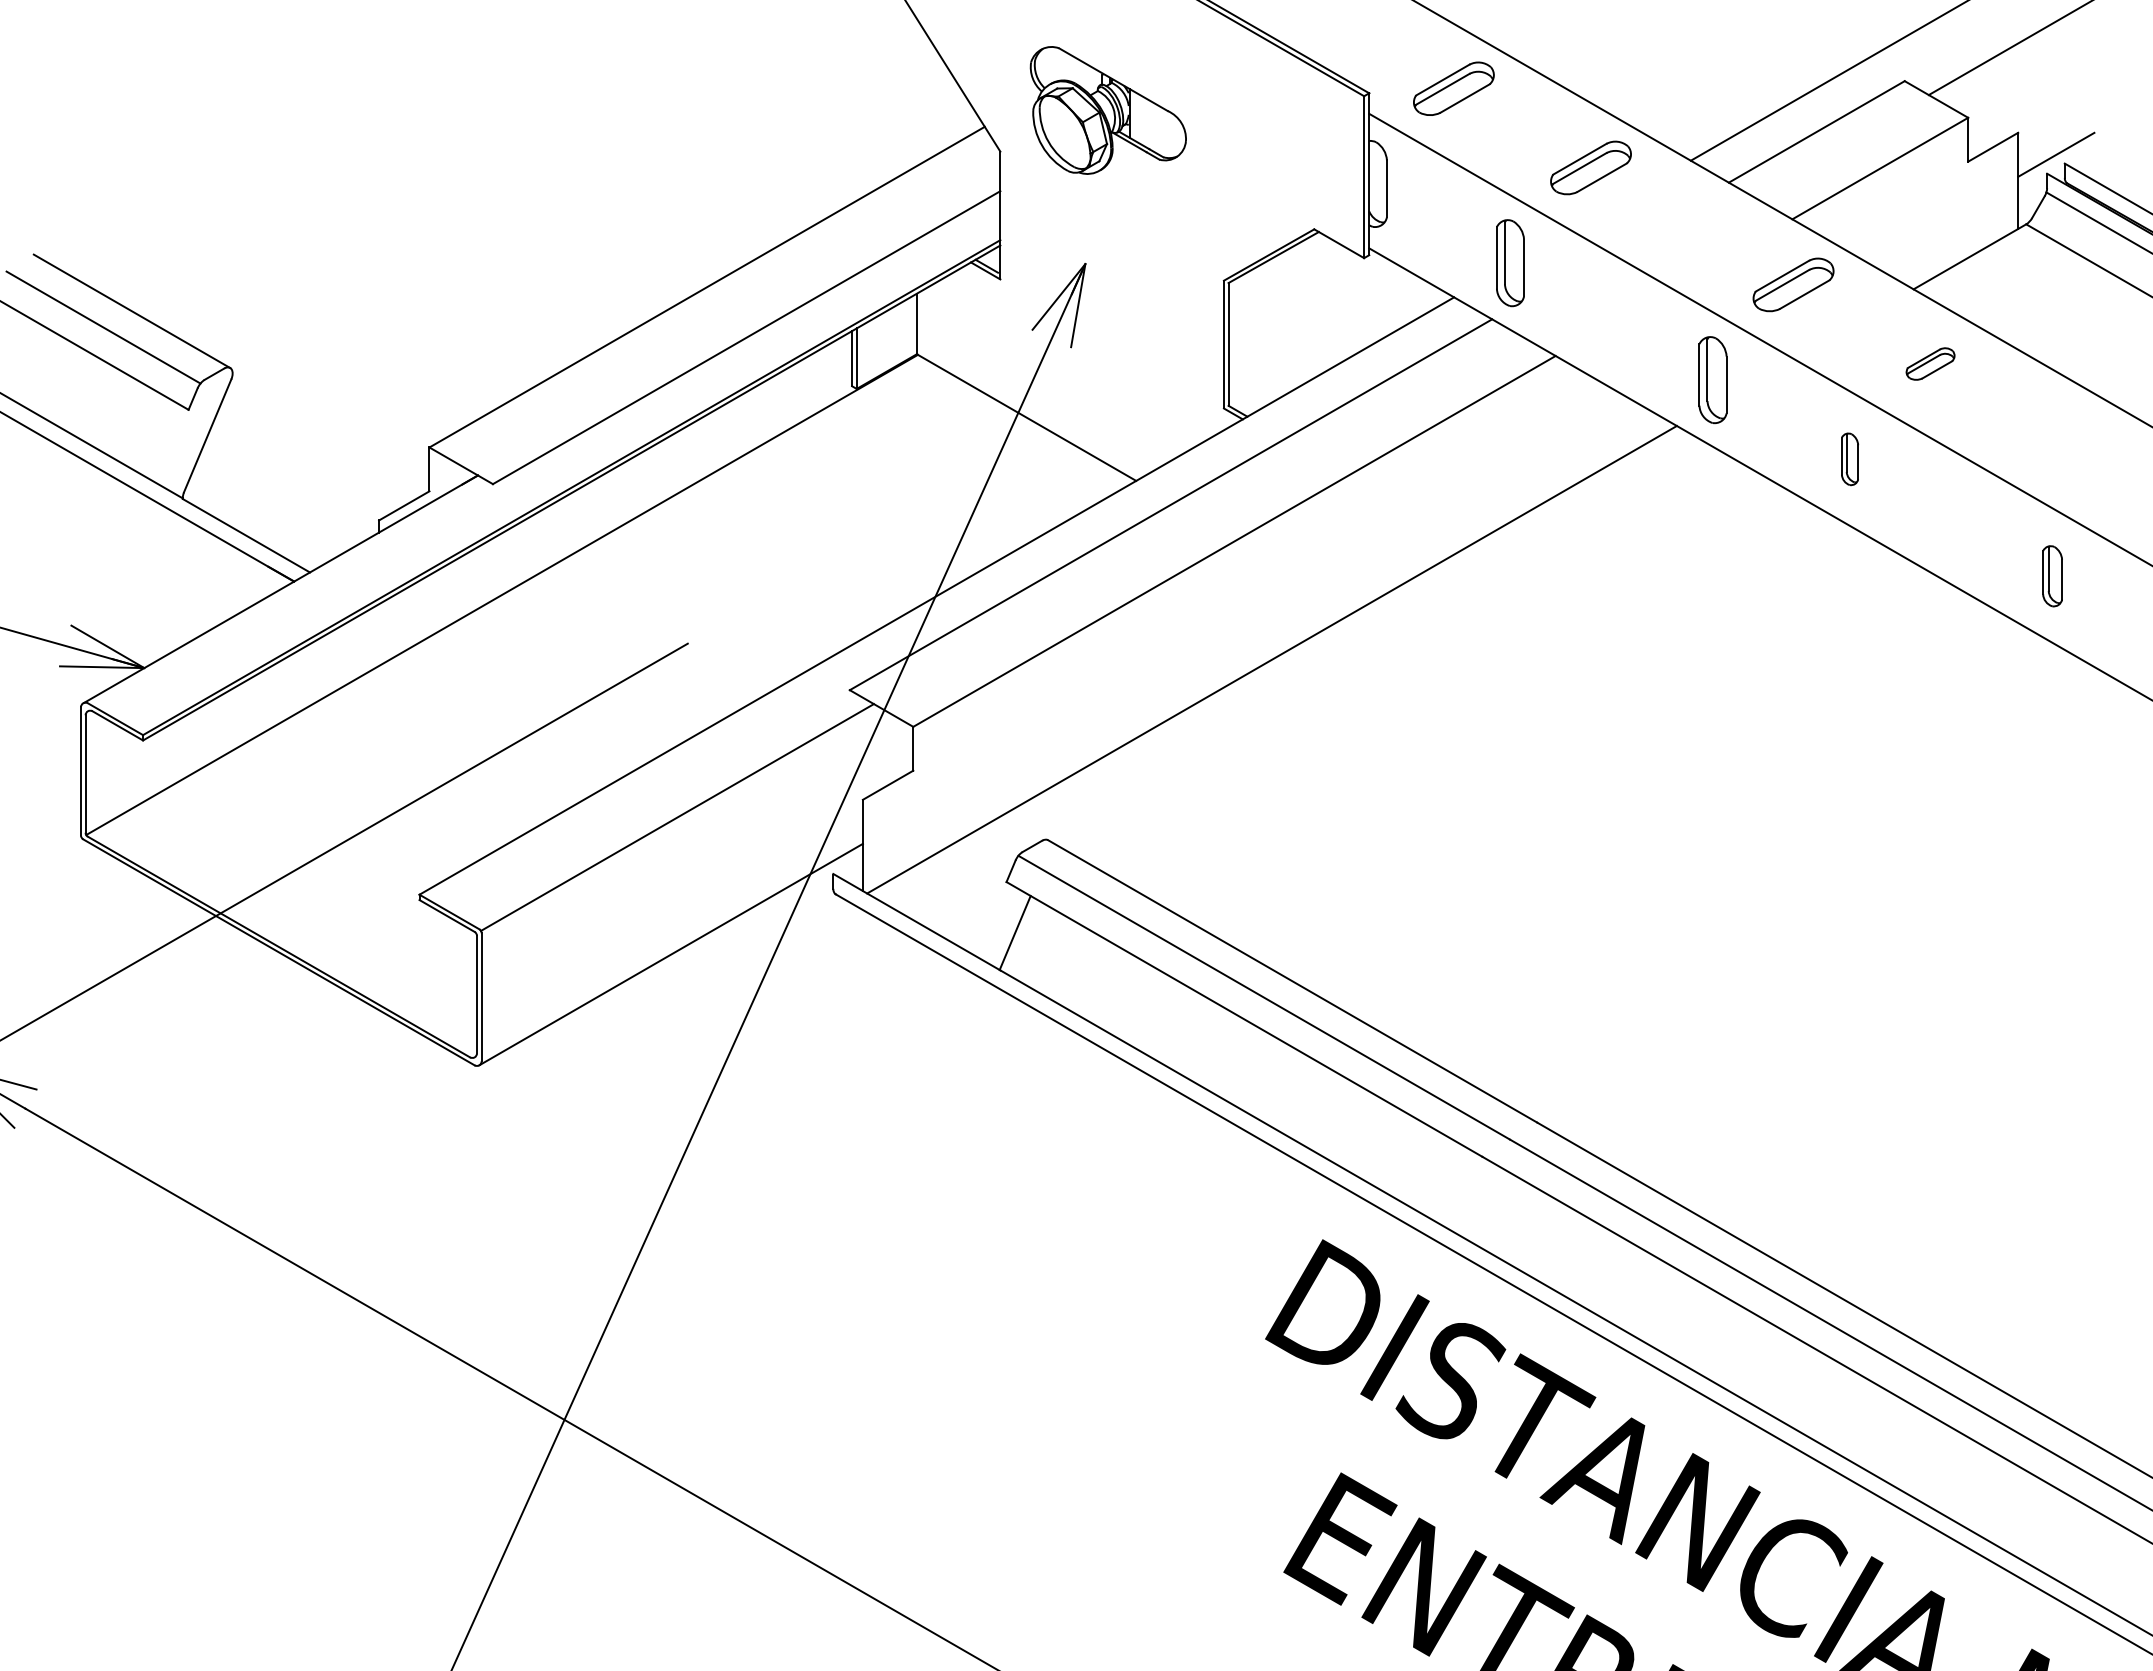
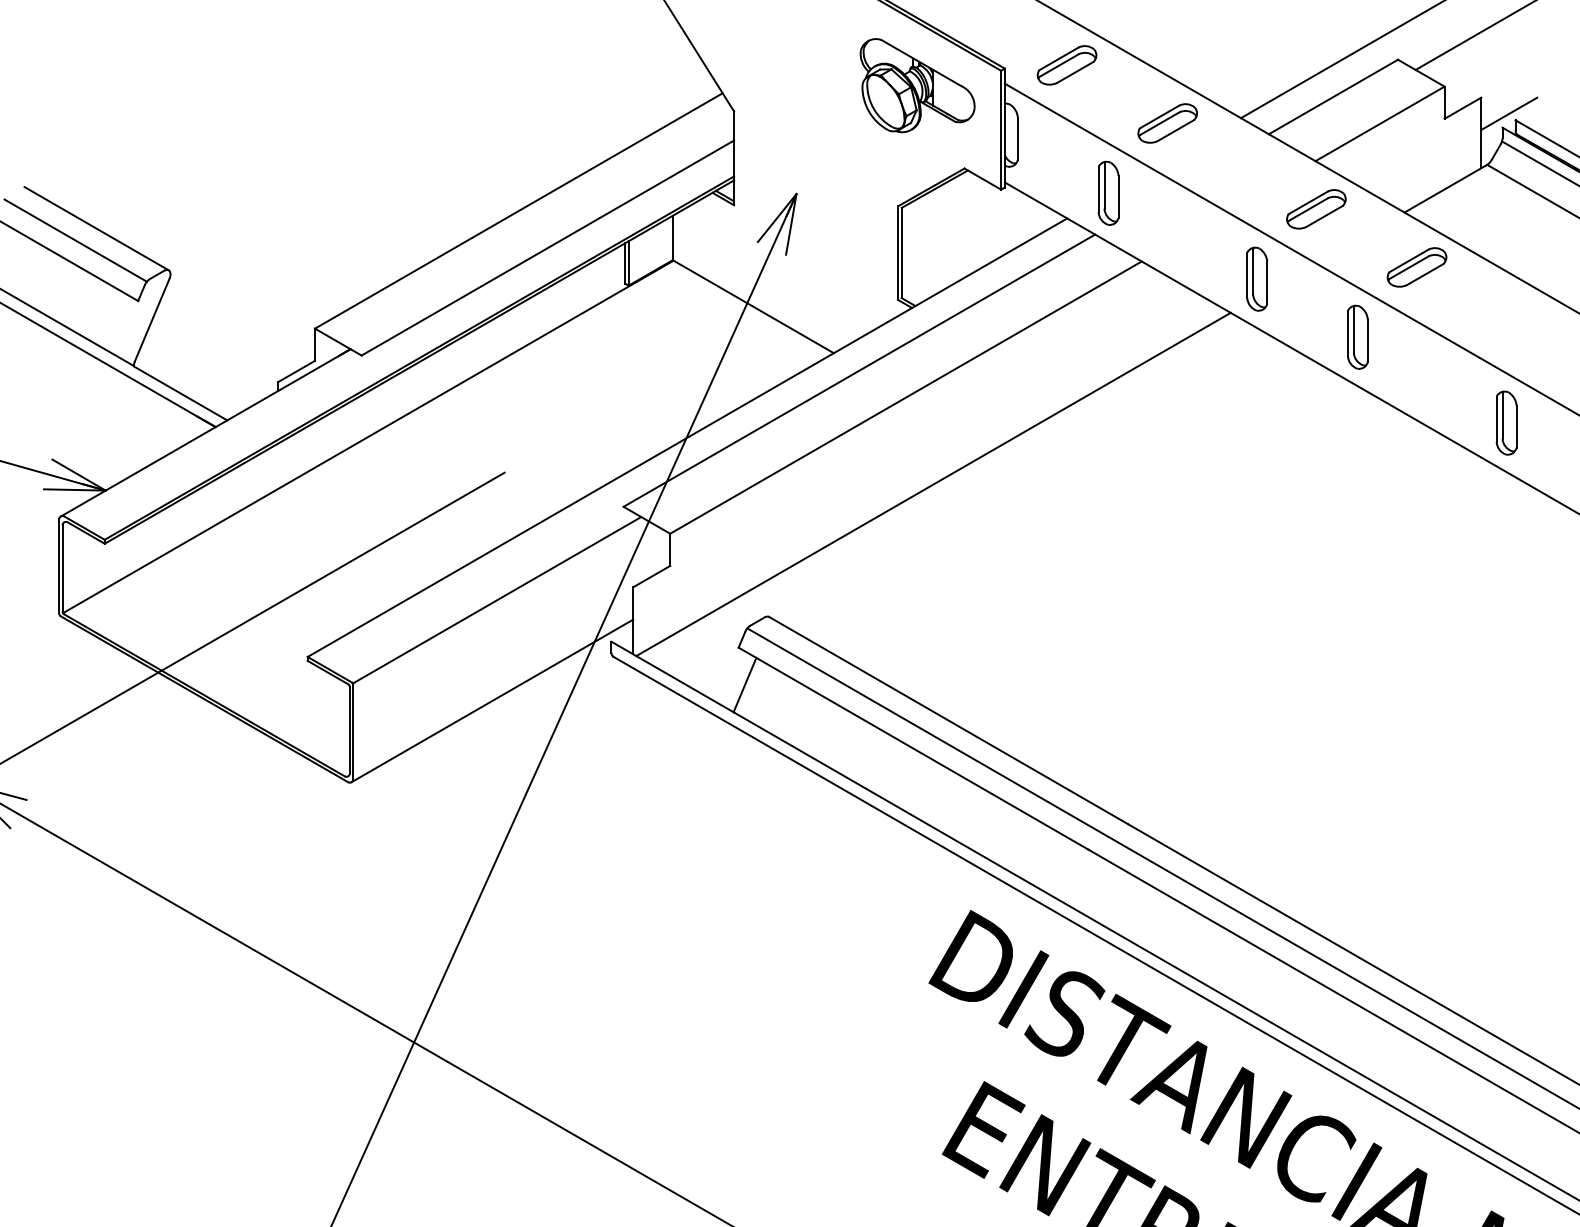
part: (1107, 110) -> (916, 85), moved
part: (1930, 363) -> (1416, 267), size x1.67
part: (1849, 459) -> (1357, 337), size x1.67
part: (2052, 576) -> (1506, 423), size x1.43

